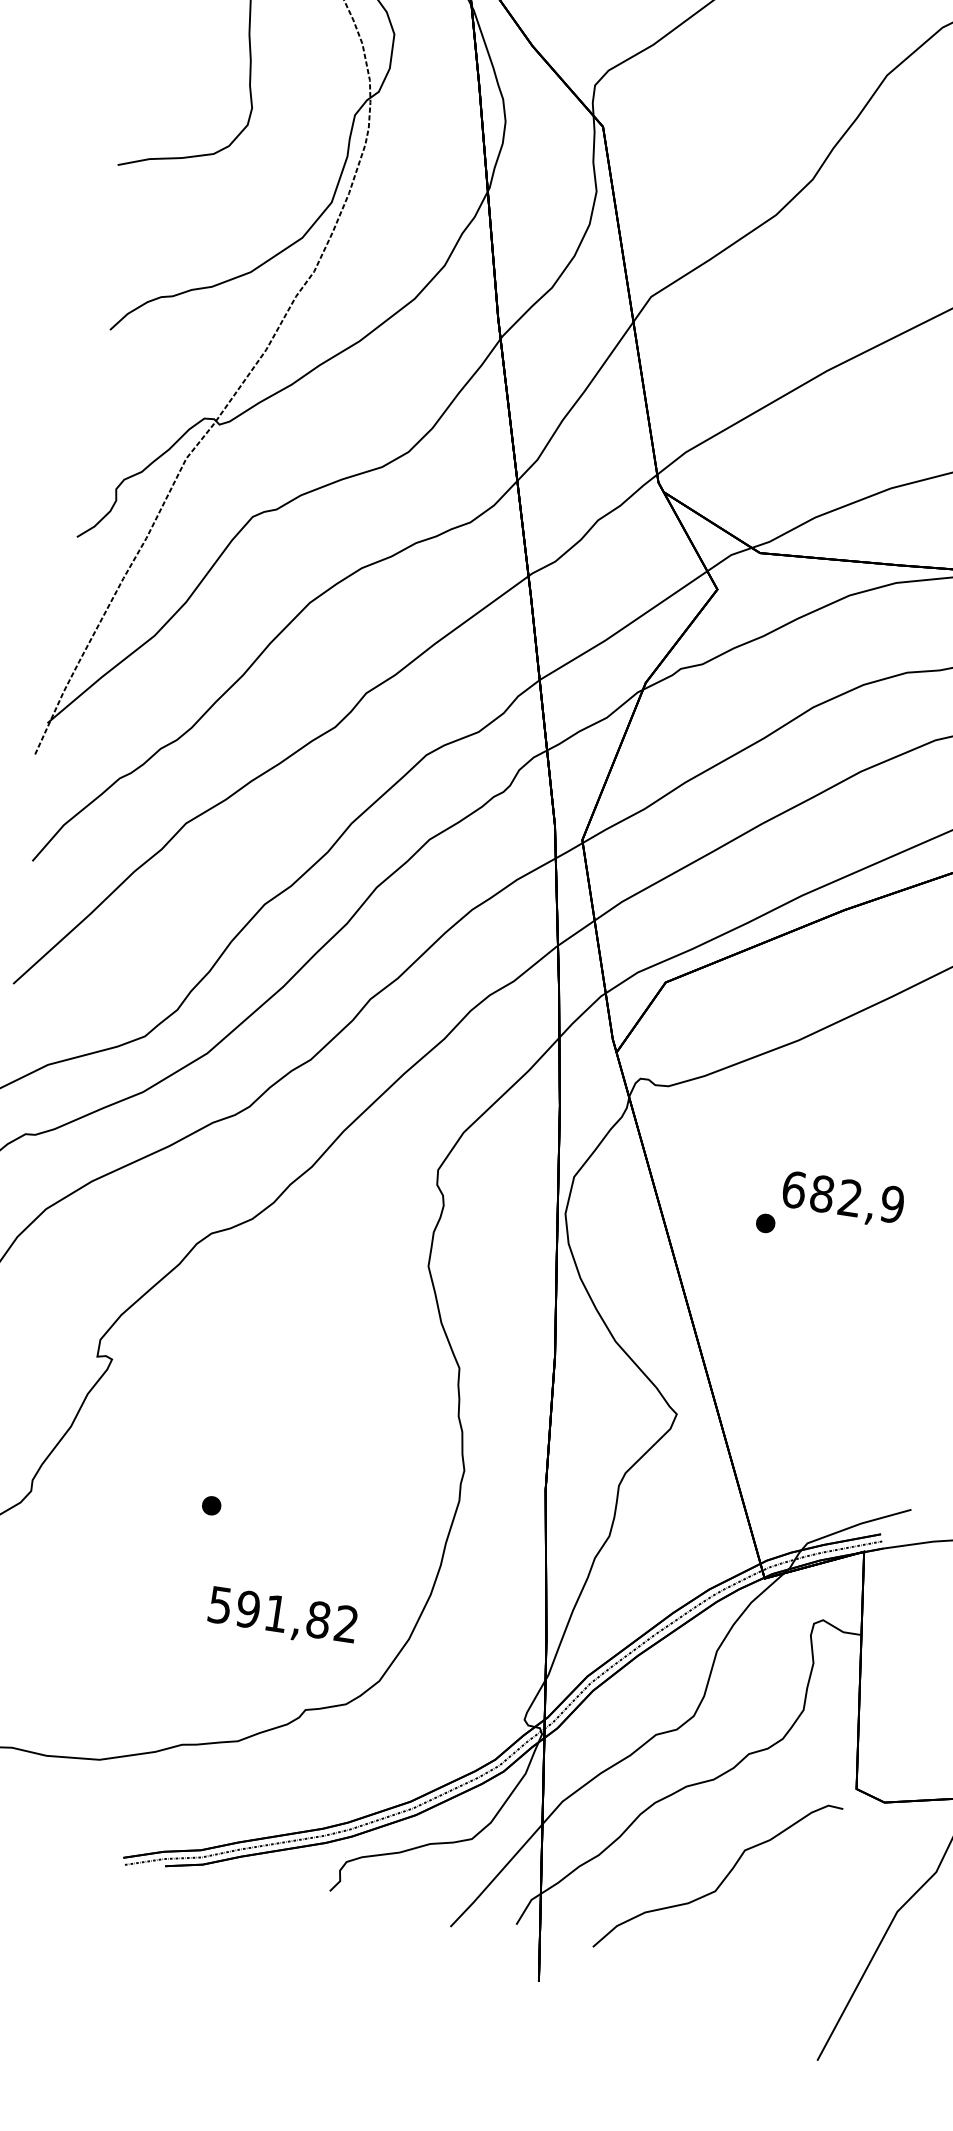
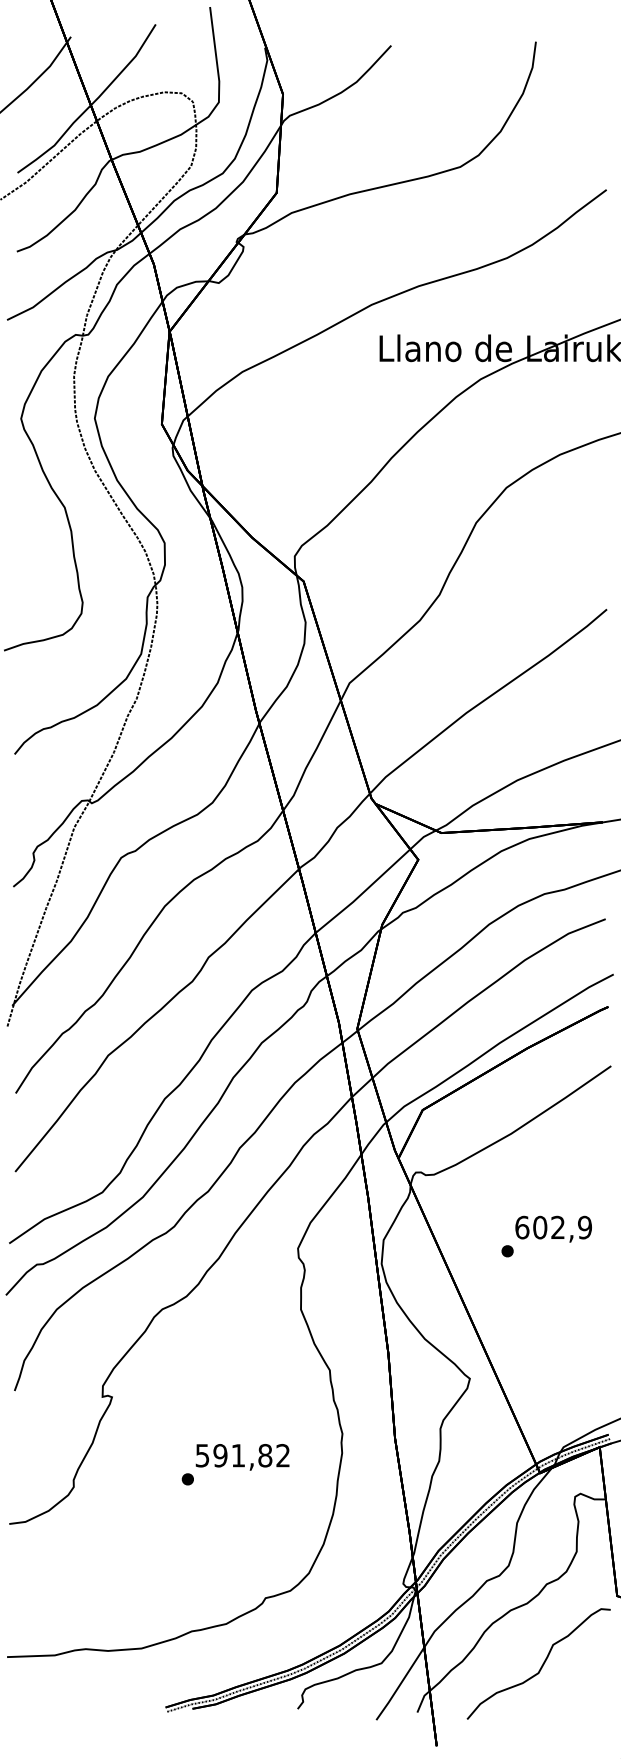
text: (822, 1193) -> (540, 1227), 682,9 -> 602,9
text: (282, 1617) -> (242, 1457), moved

